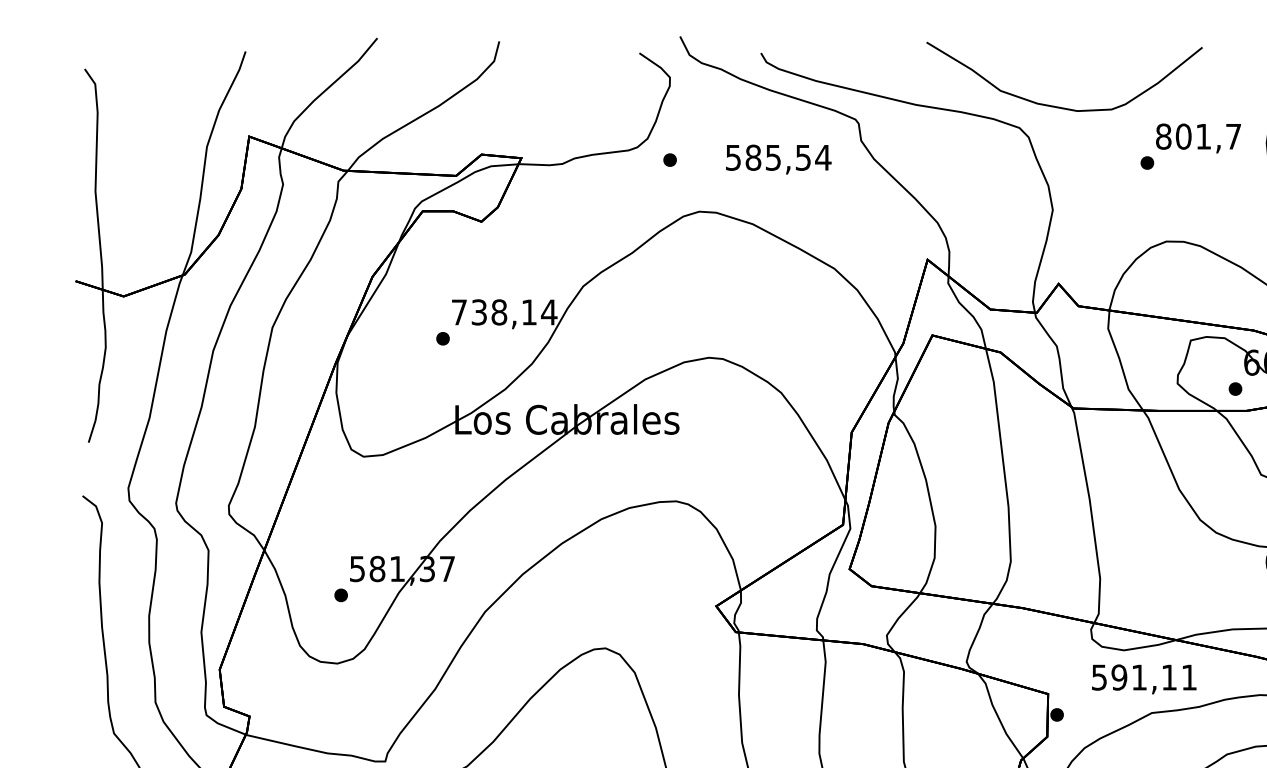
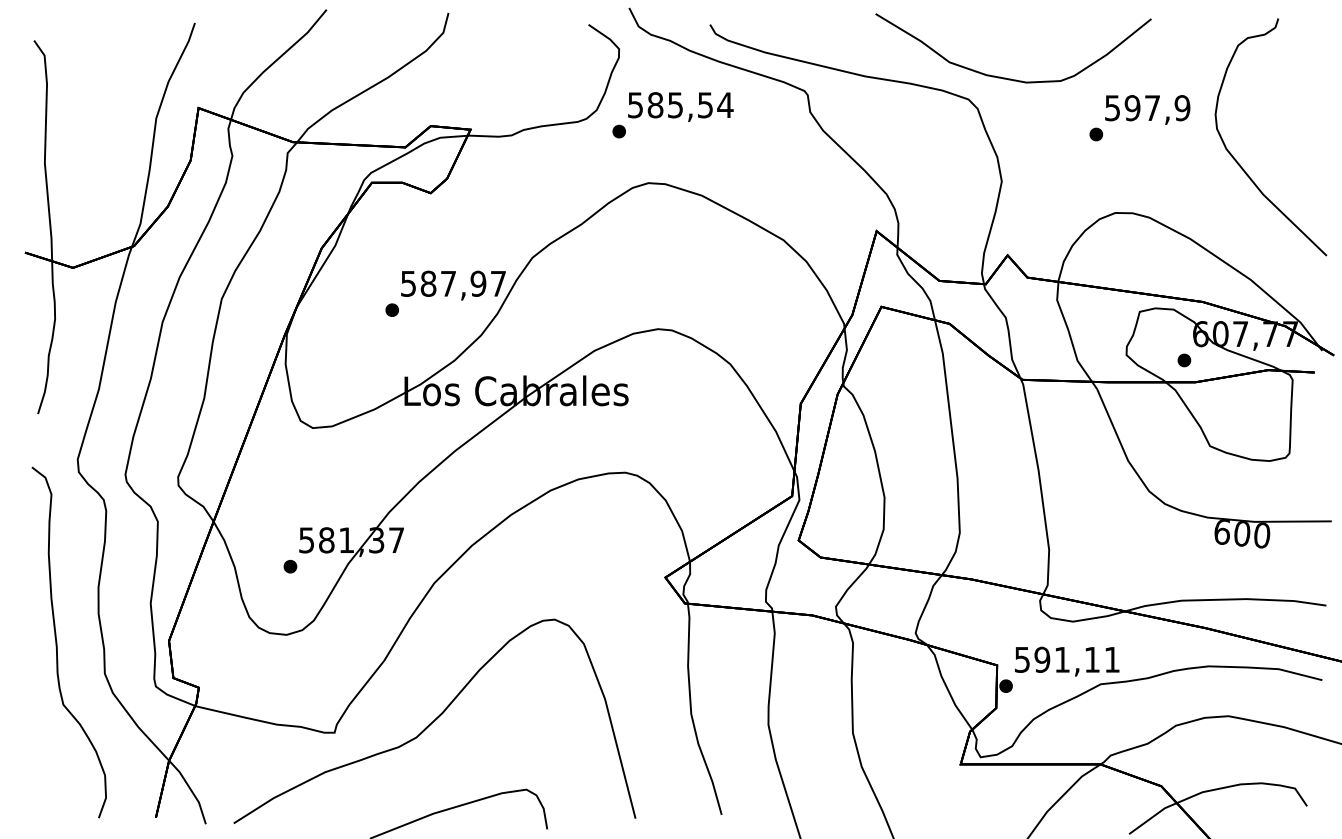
text: (1198, 137) -> (1147, 108), 801,7 -> 597,9
text: (778, 159) -> (680, 106), moved
text: (504, 312) -> (453, 283), 738,14 -> 587,97
text: (1144, 679) -> (1067, 661), moved

